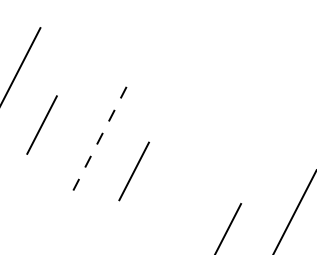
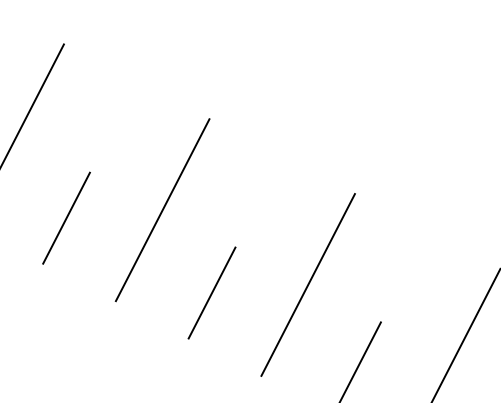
line: (41, 124) -> (65, 217), moved
line: (102, 132) -> (162, 209), dashed -> solid
line: (133, 171) -> (211, 293), moved
line: (194, 179) -> (307, 283), added

